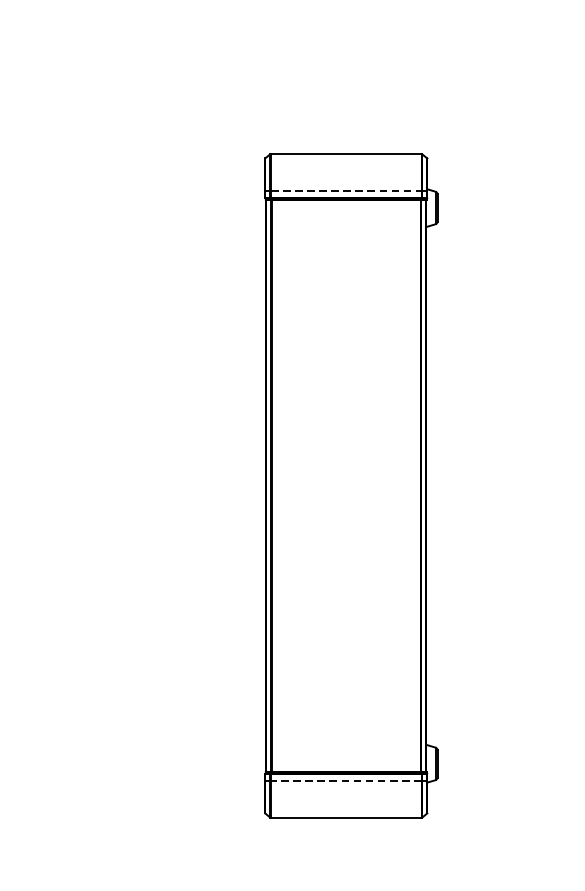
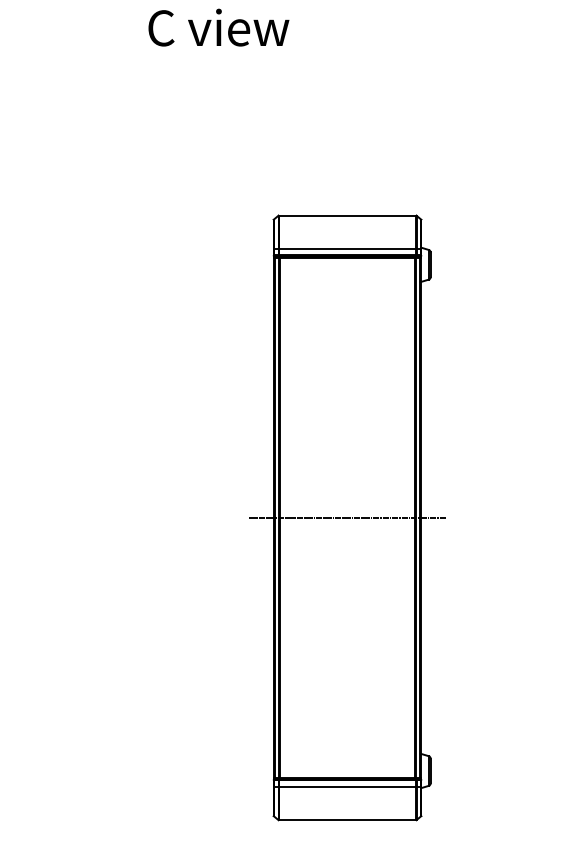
line: (346, 191) -> (347, 249), dashed -> solid
line: (346, 485) -> (347, 517), added
line: (346, 780) -> (347, 786), dashed -> solid

